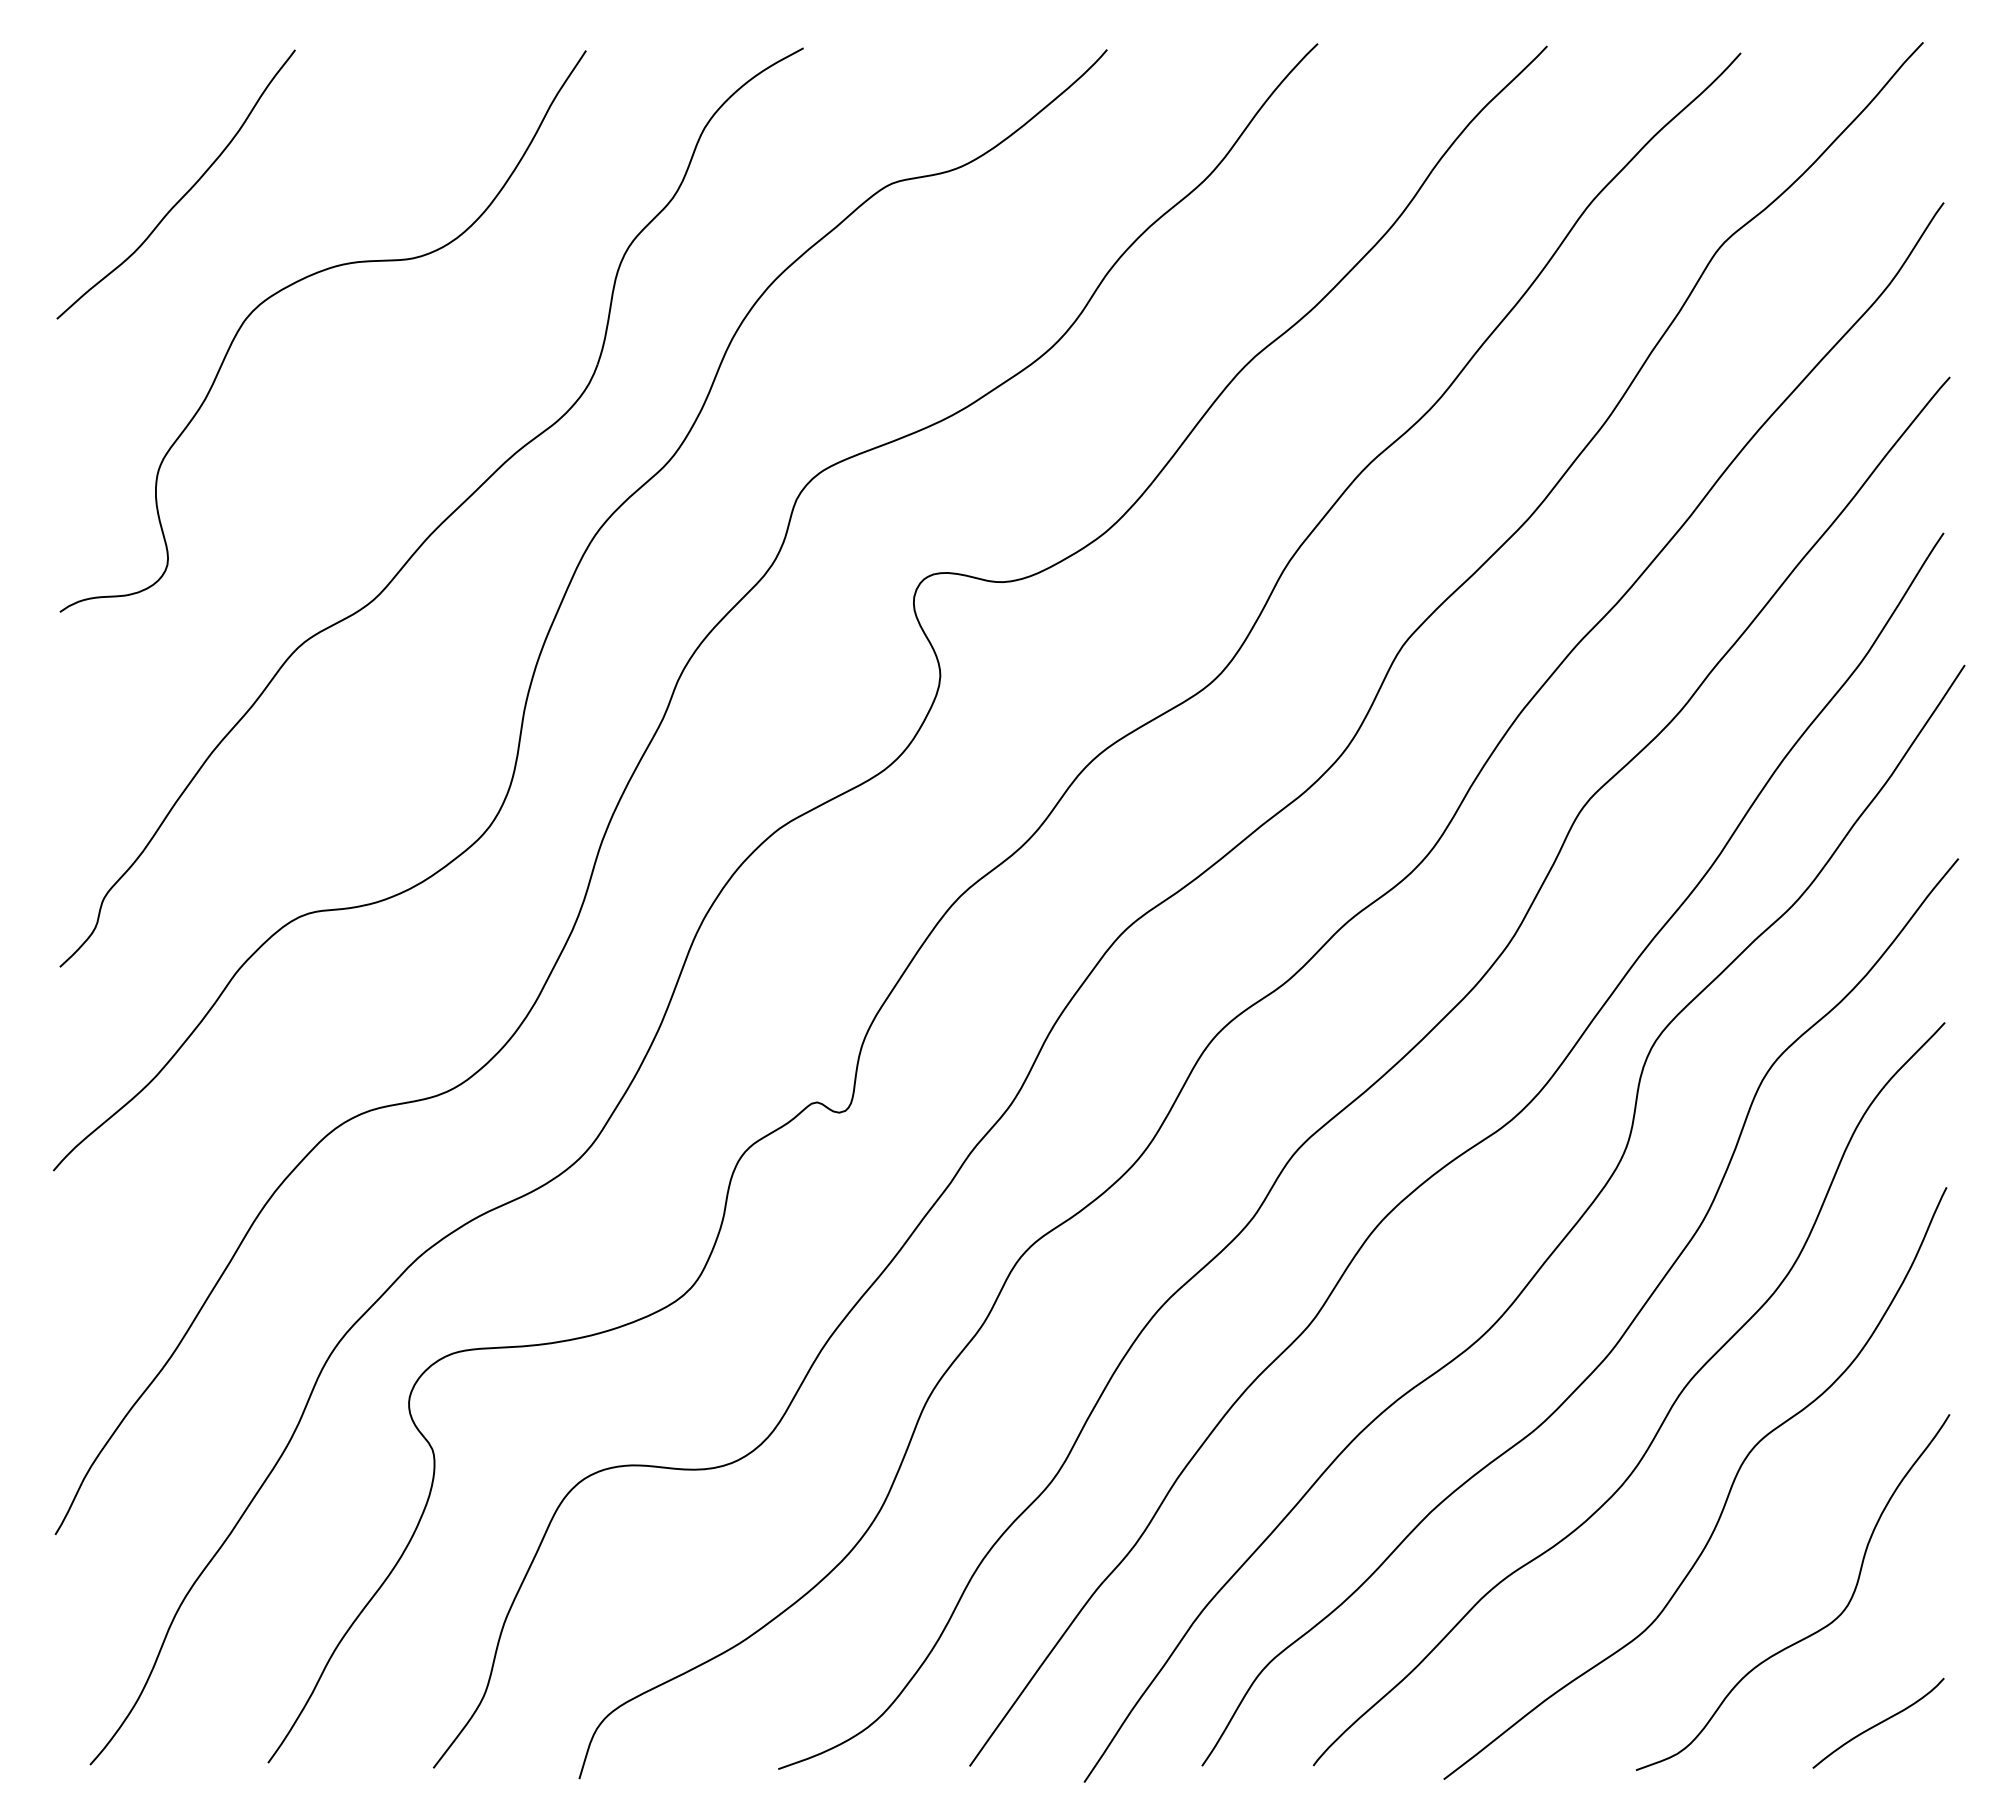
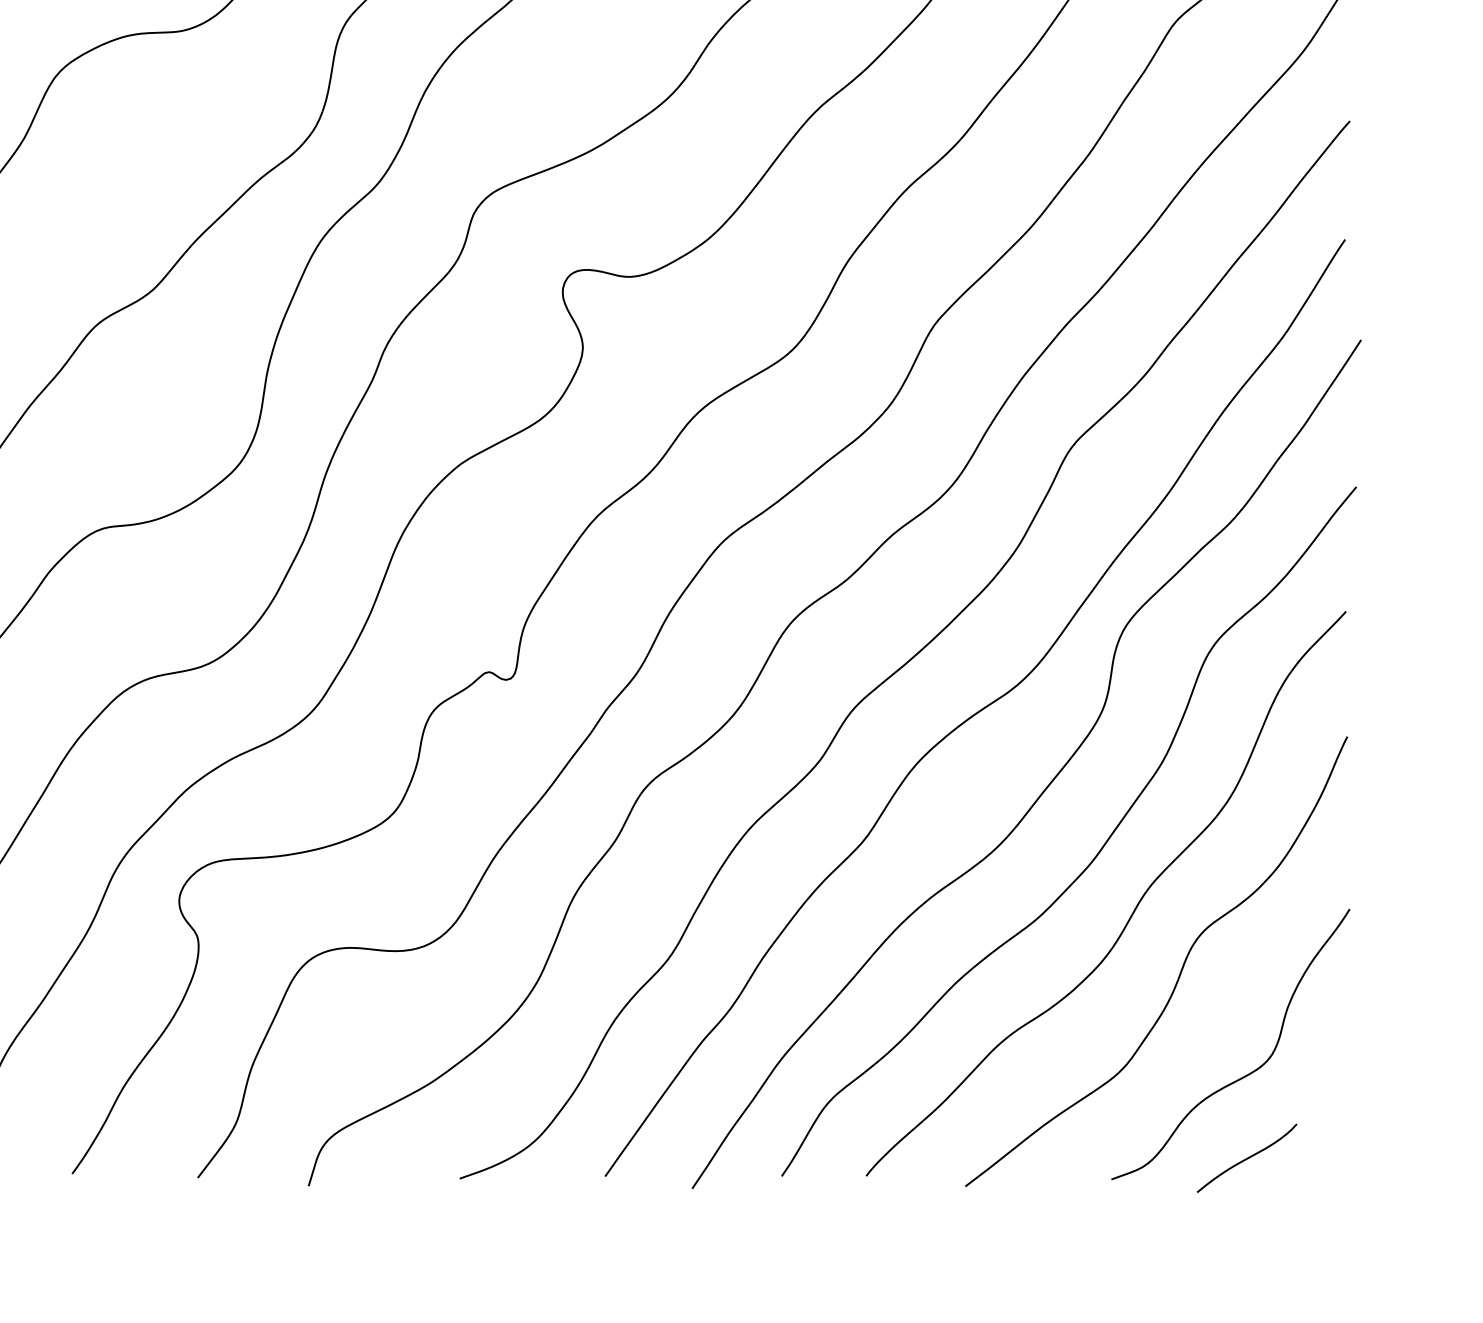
curve: (1879, 1722) -> (1247, 1157), moved

